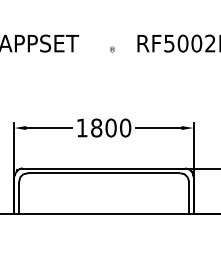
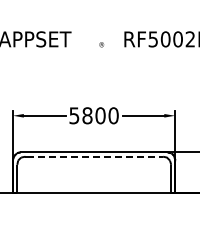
text: (82, 127) -> (74, 115), 1800 -> 5800
line: (104, 173) -> (94, 156), solid -> dashed

